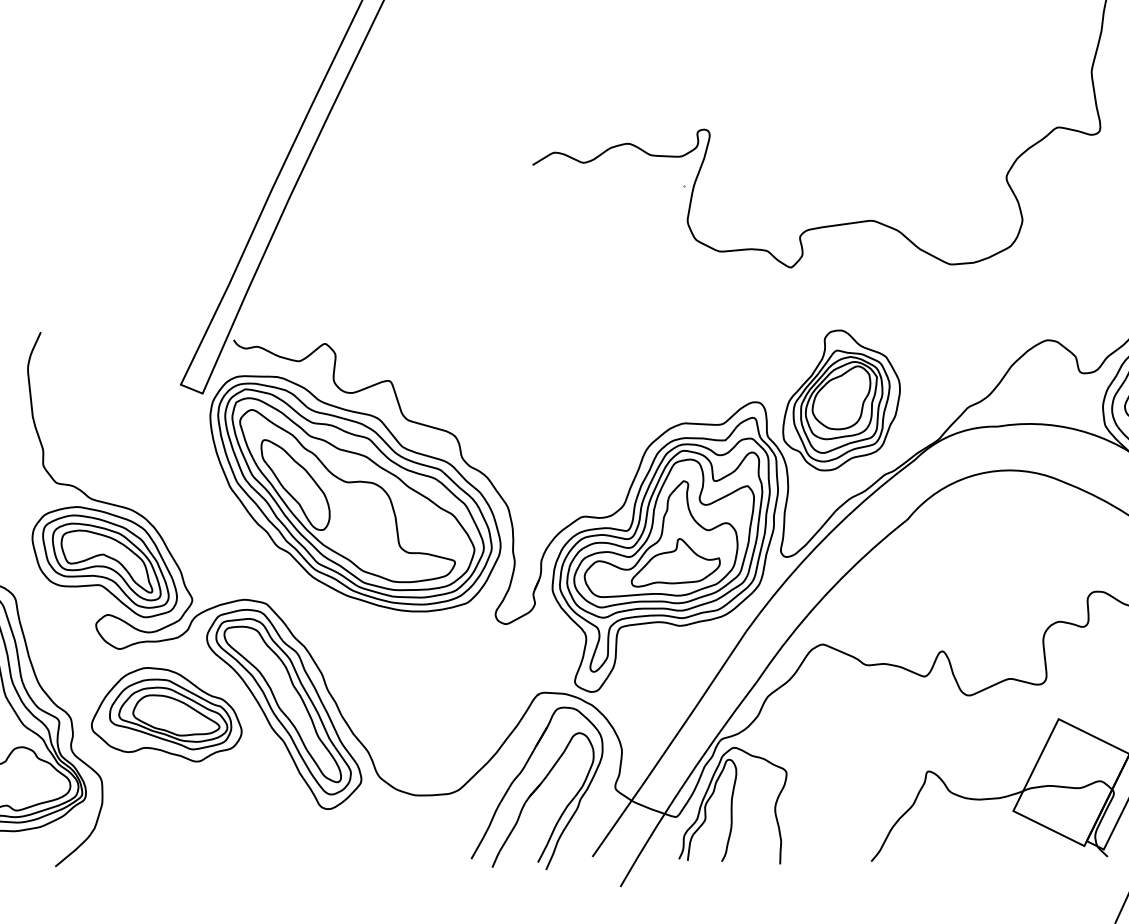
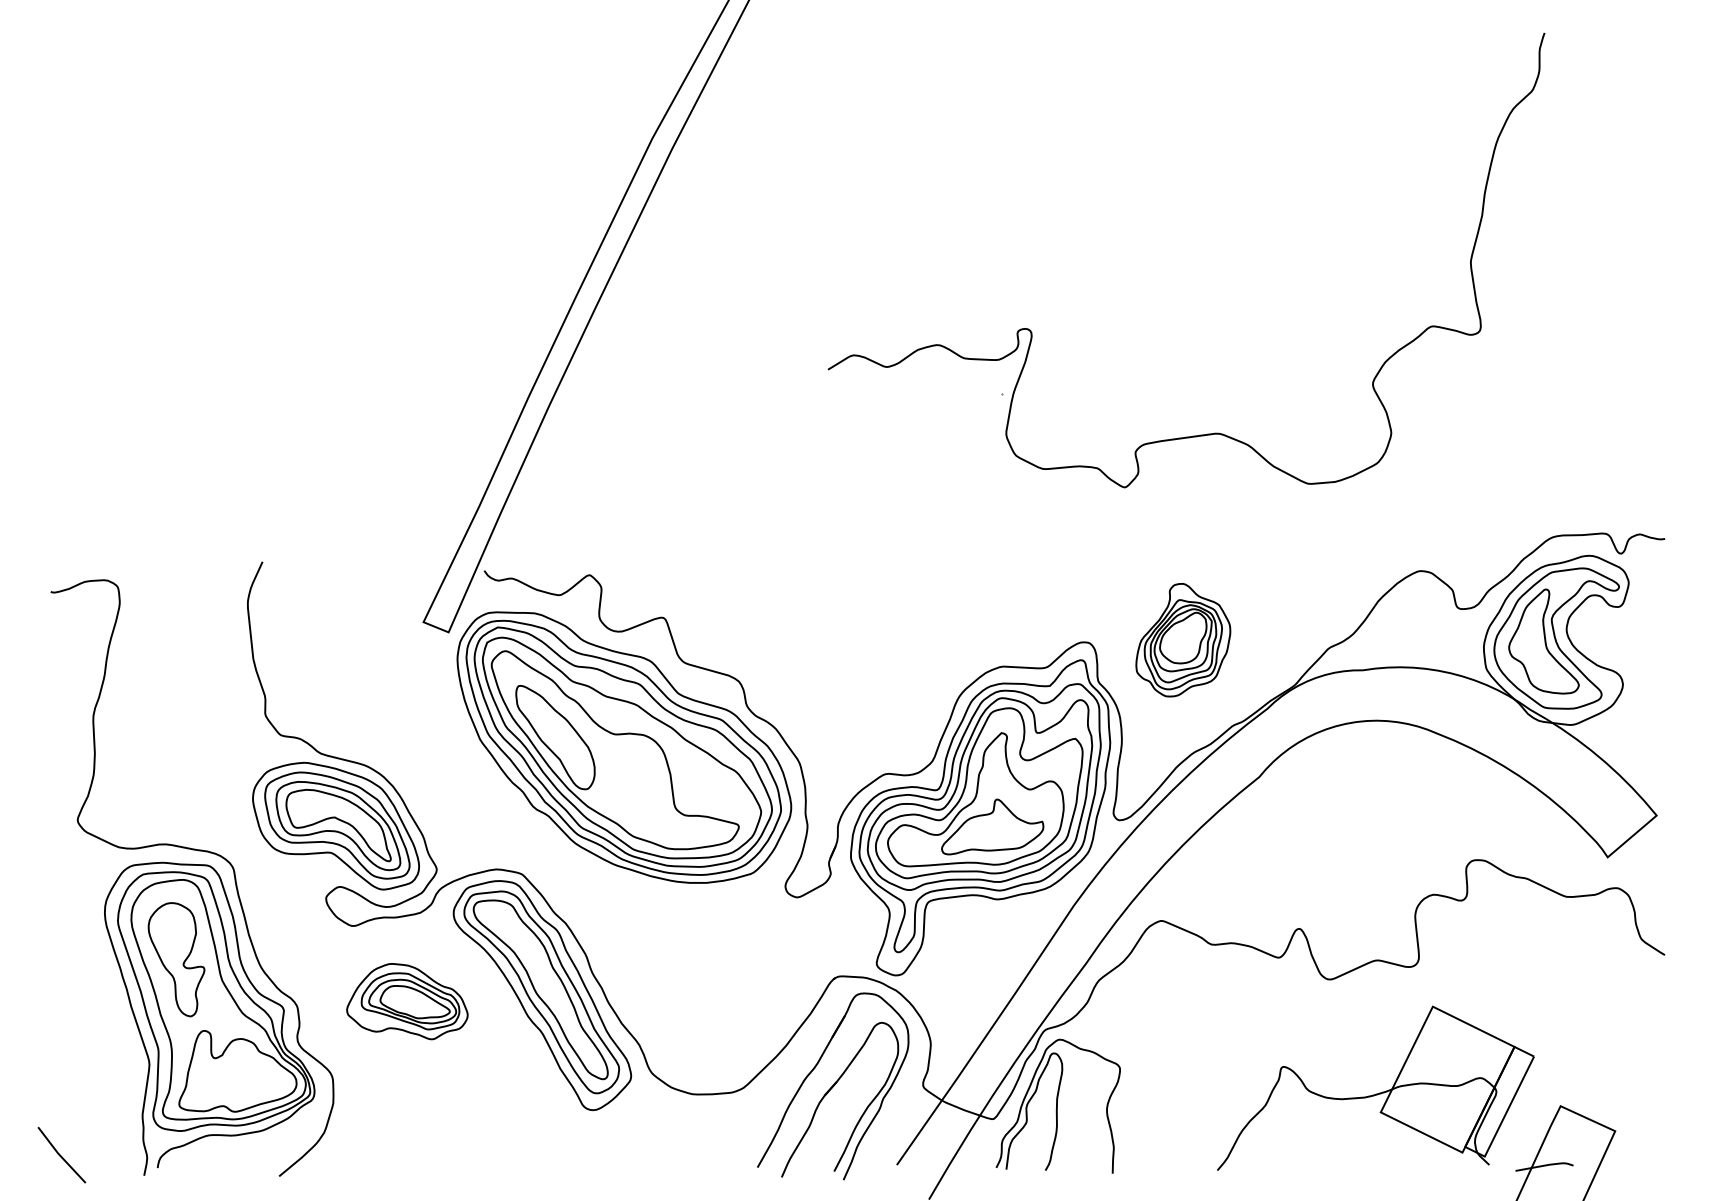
part: (841, 399) -> (1183, 639), size x0.7
part: (166, 714) -> (407, 1001), size x0.7

